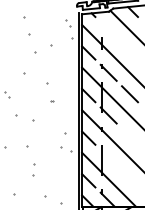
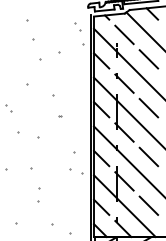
line: (108, 29) -> (124, 34), added
line: (129, 51) -> (148, 59), added
line: (129, 136) -> (148, 156), added
line: (108, 158) -> (124, 181), added
line: (129, 179) -> (148, 205), added

